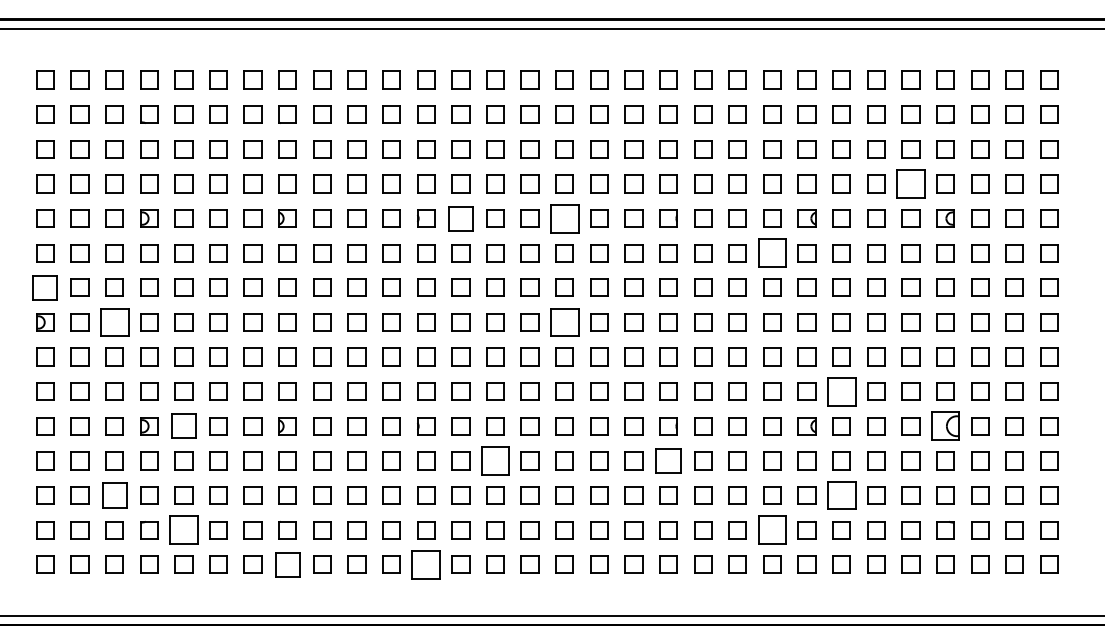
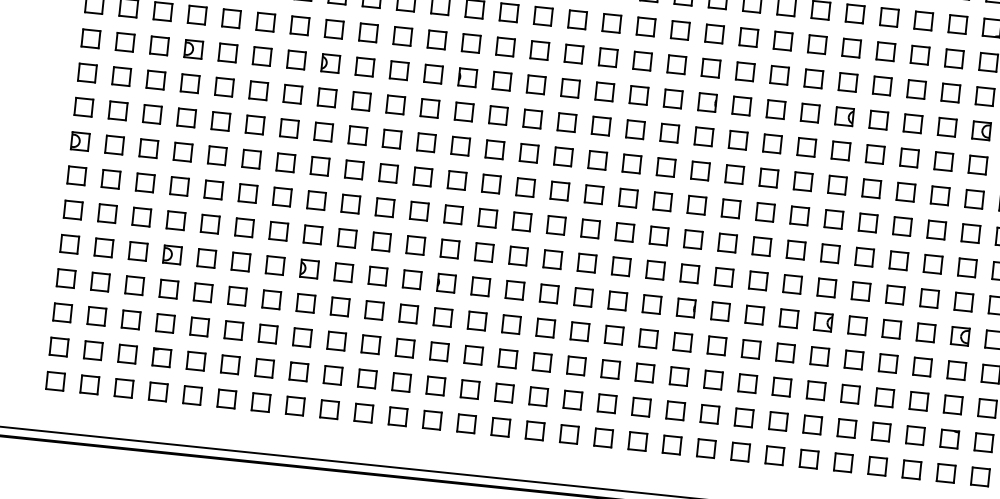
part: (910, 183) -> (950, 92), size x0.62
part: (460, 218) -> (501, 81), size x0.71
part: (564, 218) -> (604, 91), size x0.62
part: (772, 253) -> (806, 147), size x0.62
part: (45, 287) -> (84, 107), size x0.71
part: (114, 322) -> (148, 148), size x0.62
part: (564, 322) -> (593, 194), size x0.62
part: (841, 391) -> (860, 291), size x0.62
part: (183, 426) -> (206, 258), size x0.71
part: (945, 426) -> (960, 336), size x0.62
part: (495, 460) -> (511, 324), size x0.62
part: (668, 460) -> (682, 341), size x0.71
part: (114, 495) -> (131, 319), size x0.71
part: (841, 495) -> (850, 394), size x0.62
part: (183, 530) -> (195, 361), size x0.62
part: (772, 530) -> (778, 421), size x0.62
part: (287, 564) -> (295, 405), size x0.71
part: (426, 564) -> (432, 420), size x0.62

